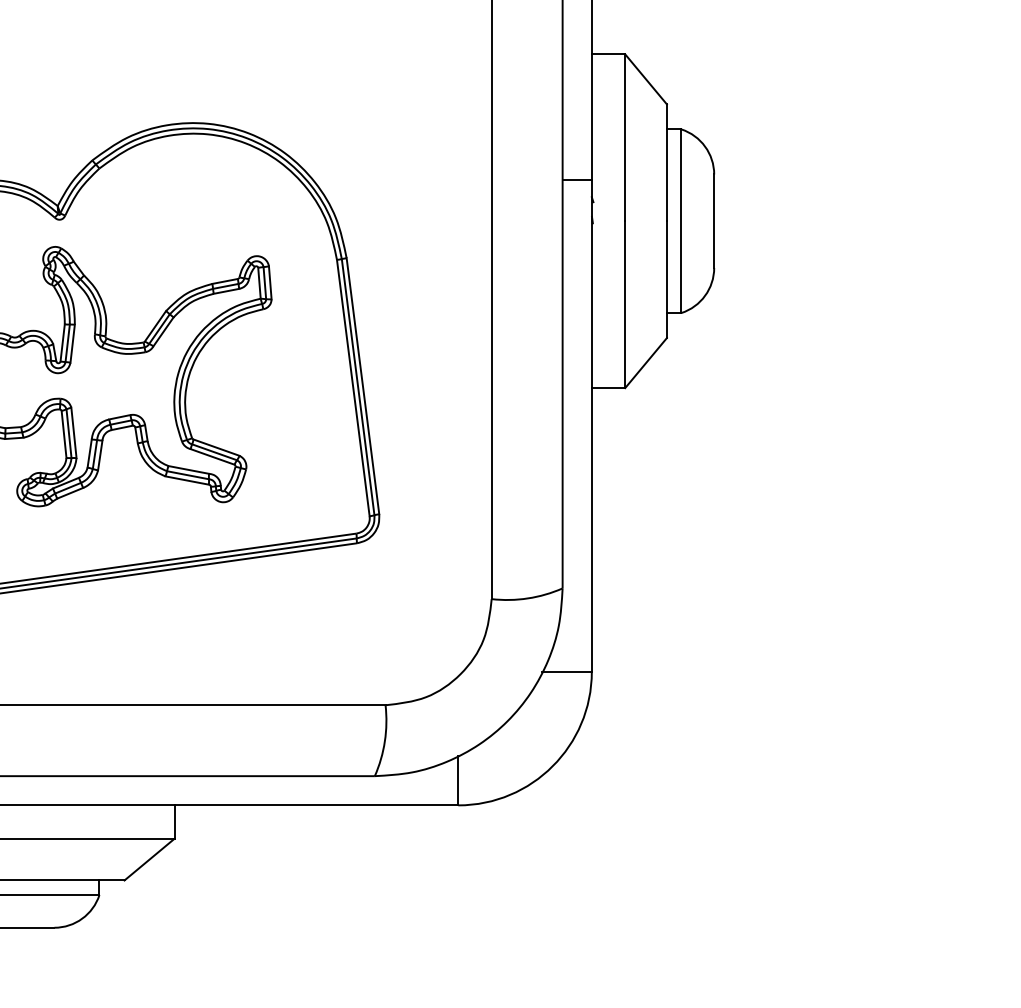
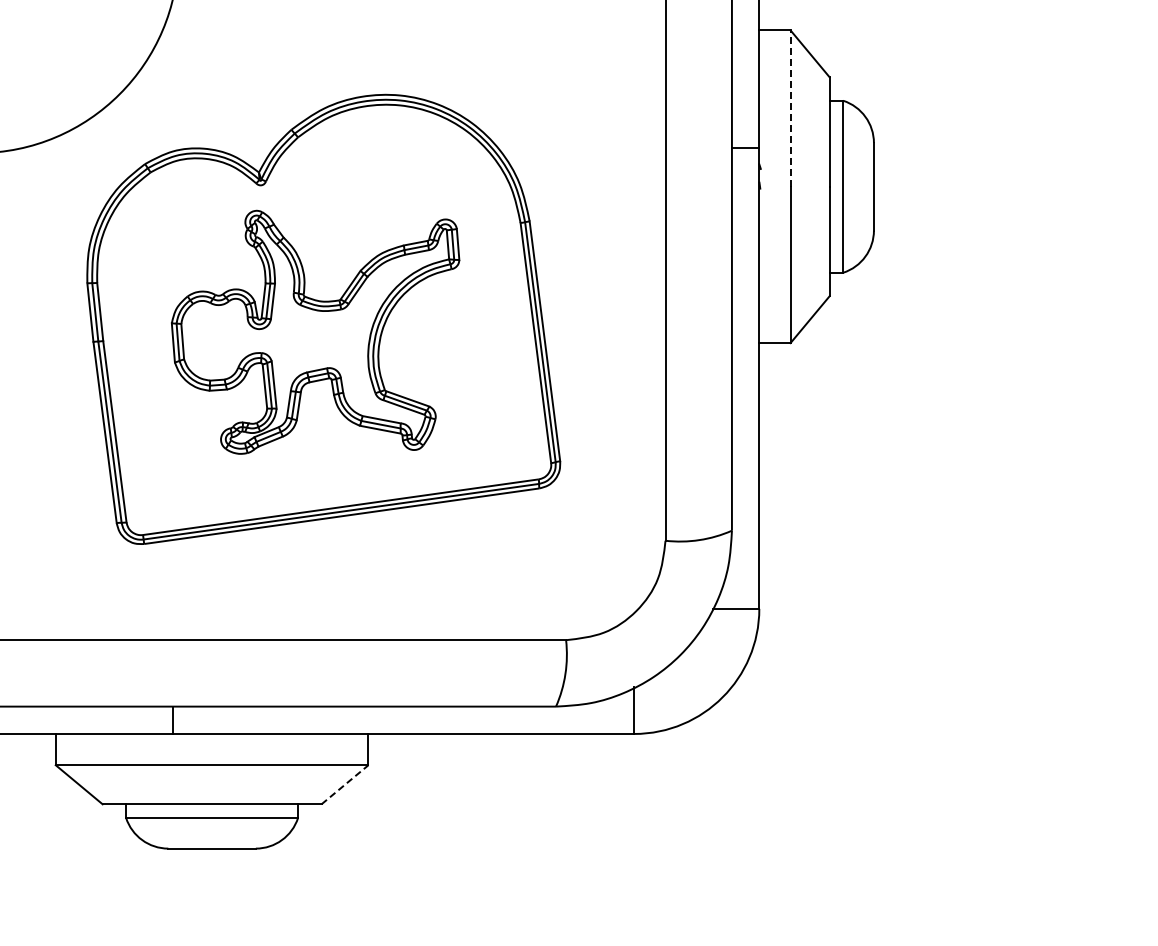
line: (625, 137) -> (790, 108), solid -> dashed
line: (150, 859) -> (345, 784), solid -> dashed

